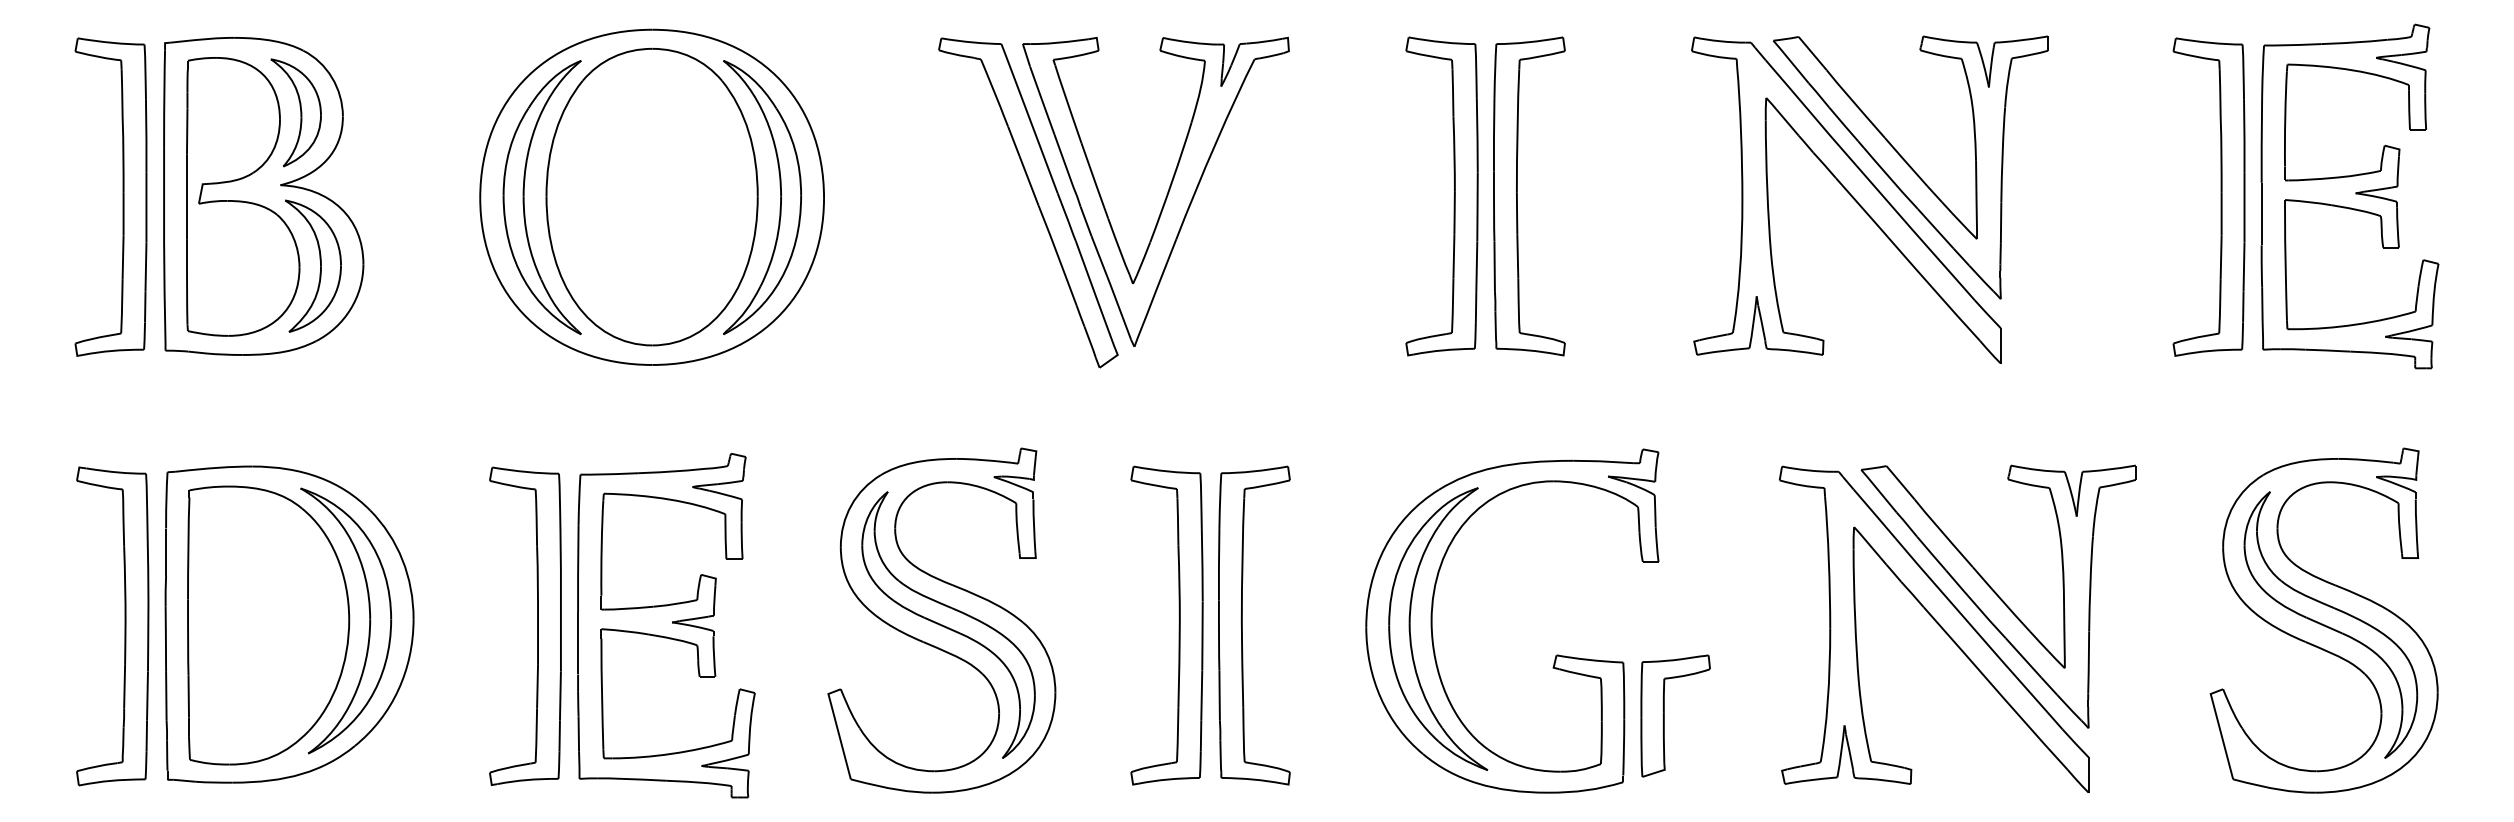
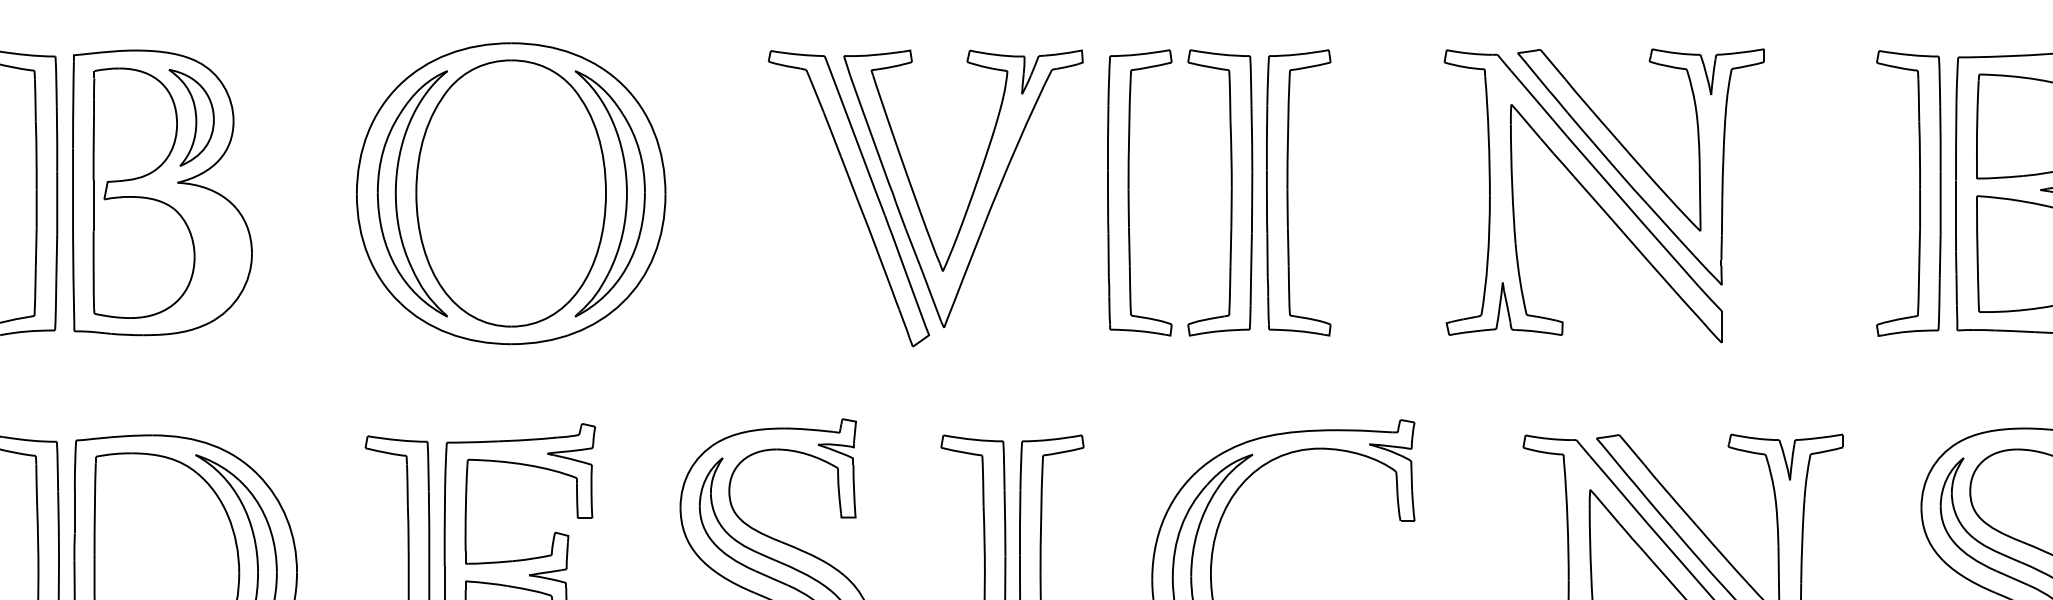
part: (1340, 196) -> (1129, 192), added
part: (320, 265) -> (213, 254), removed

